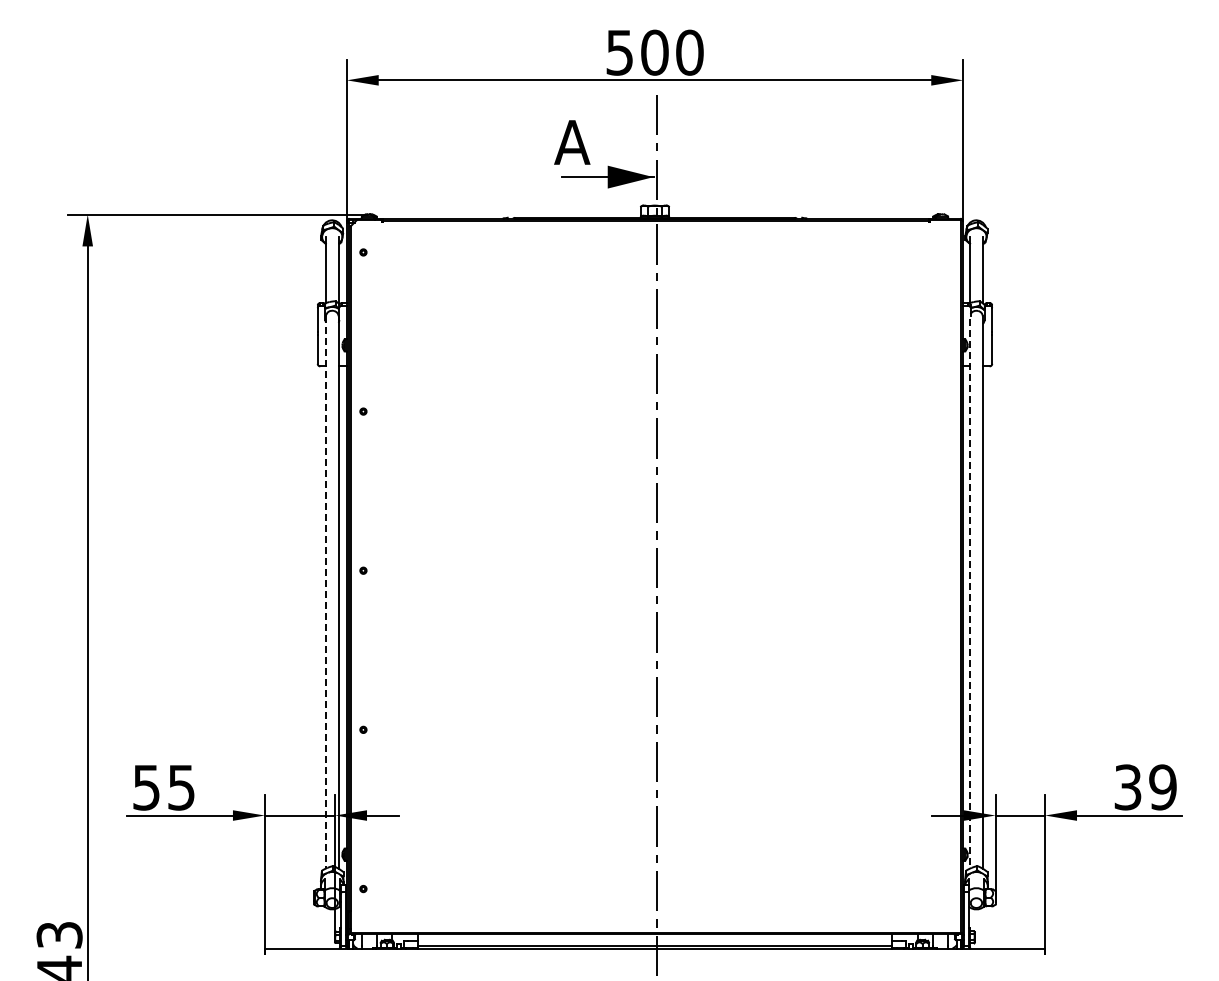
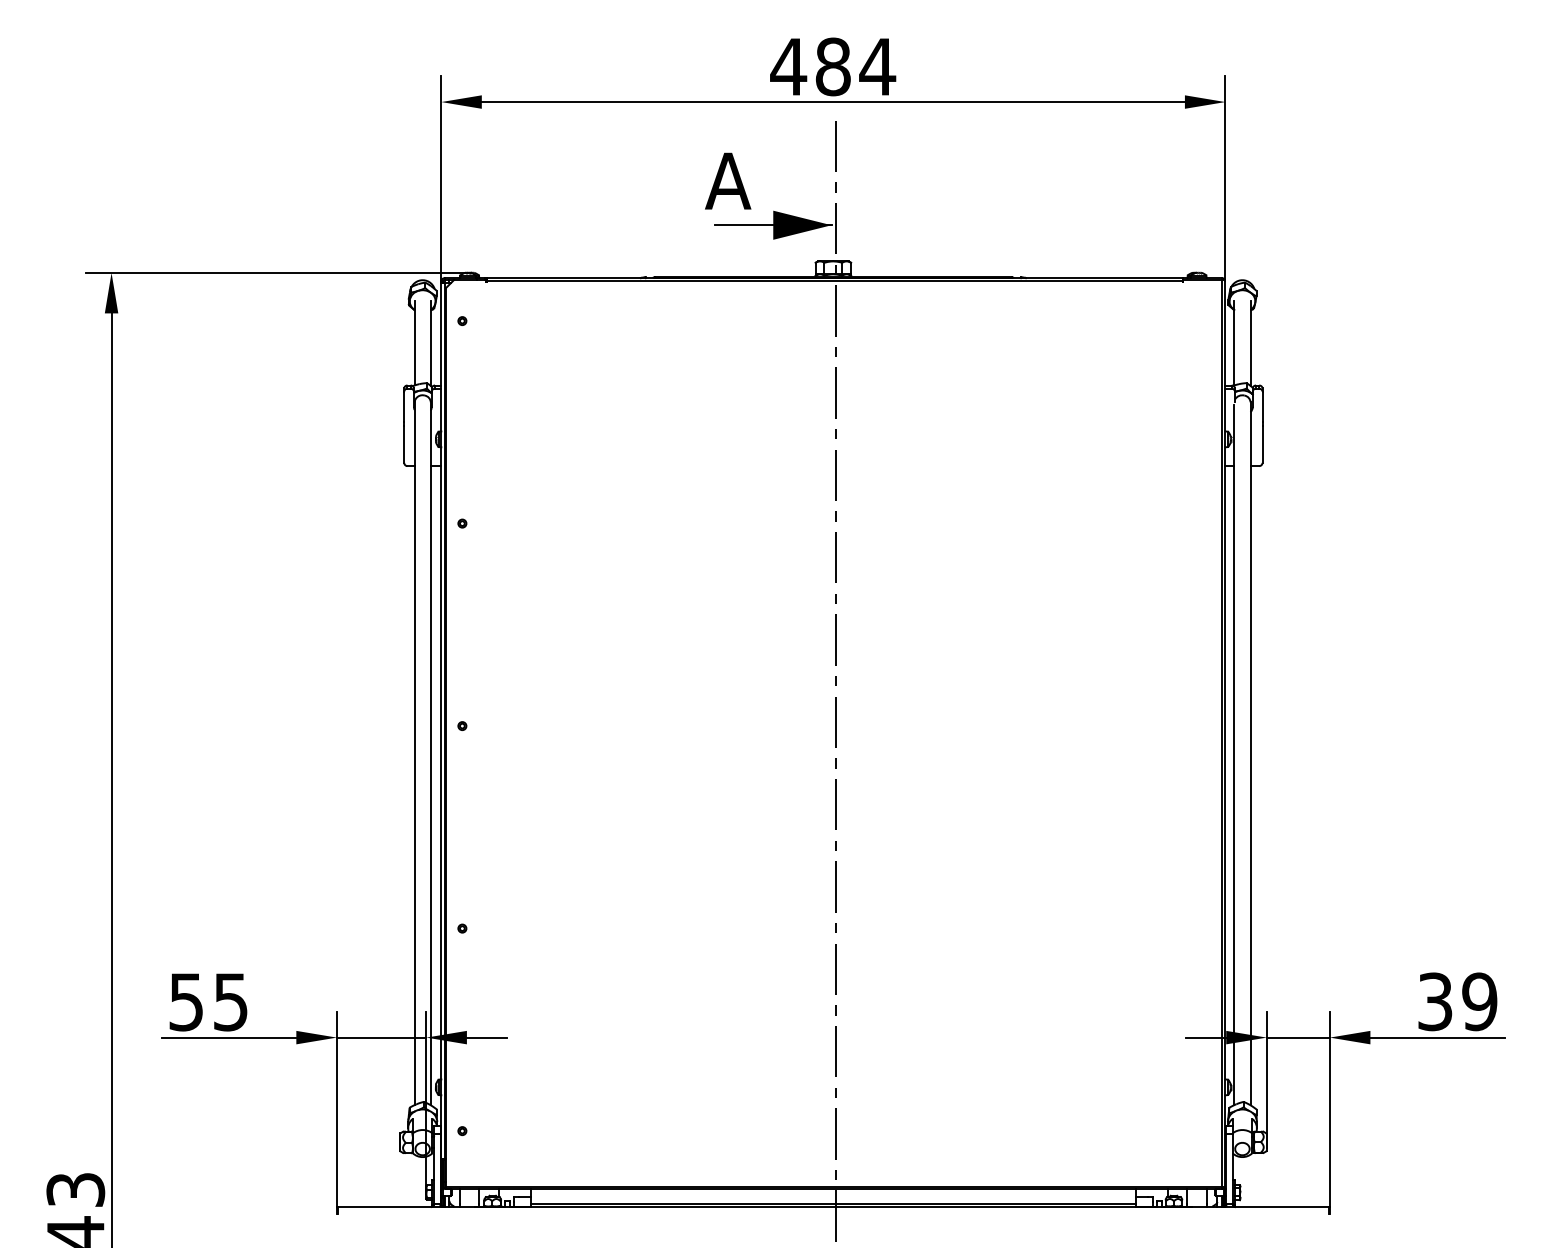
text: (654, 52) -> (832, 66), 500 -> 484
line: (325, 592) -> (414, 753), dashed -> solid
line: (970, 594) -> (1234, 756), dashed -> solid

